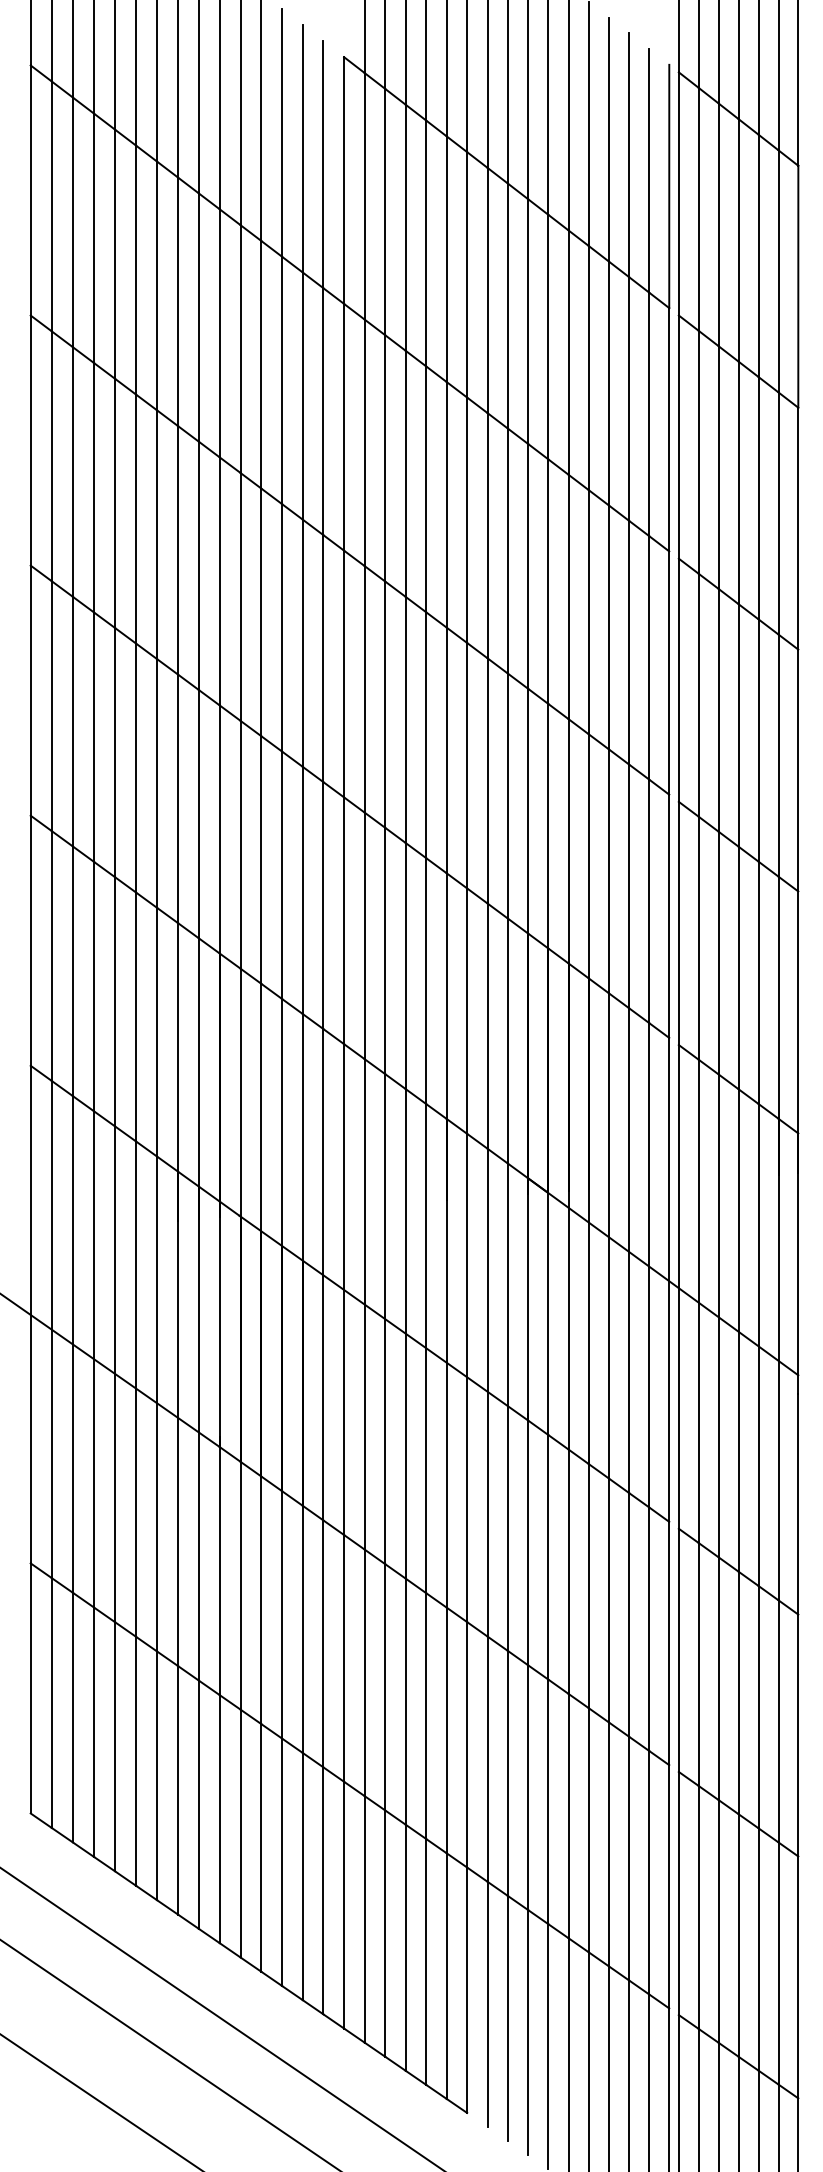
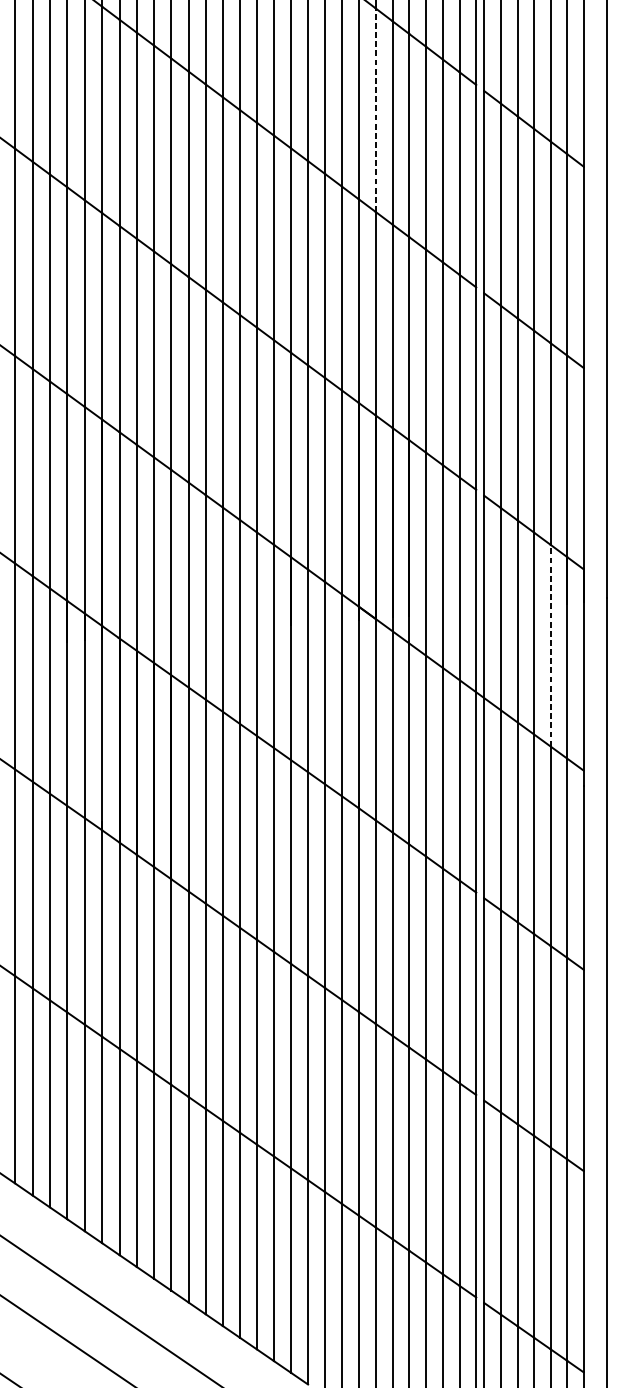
line: (548, 581) -> (375, 110), solid -> dashed
line: (758, 1224) -> (550, 645), solid -> dashed

